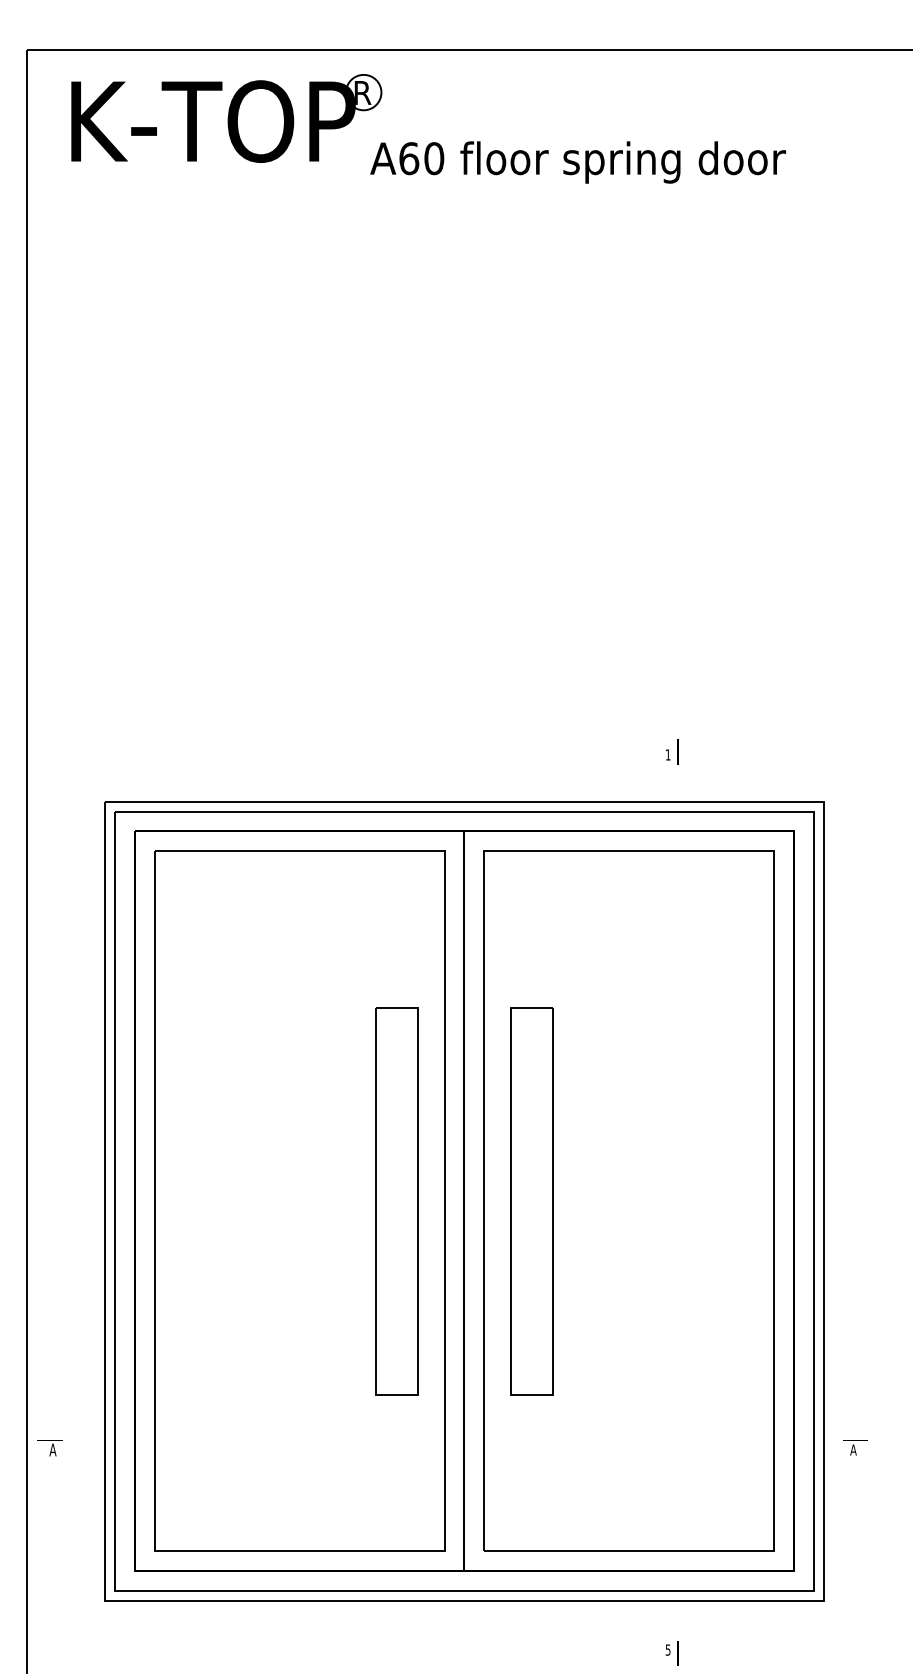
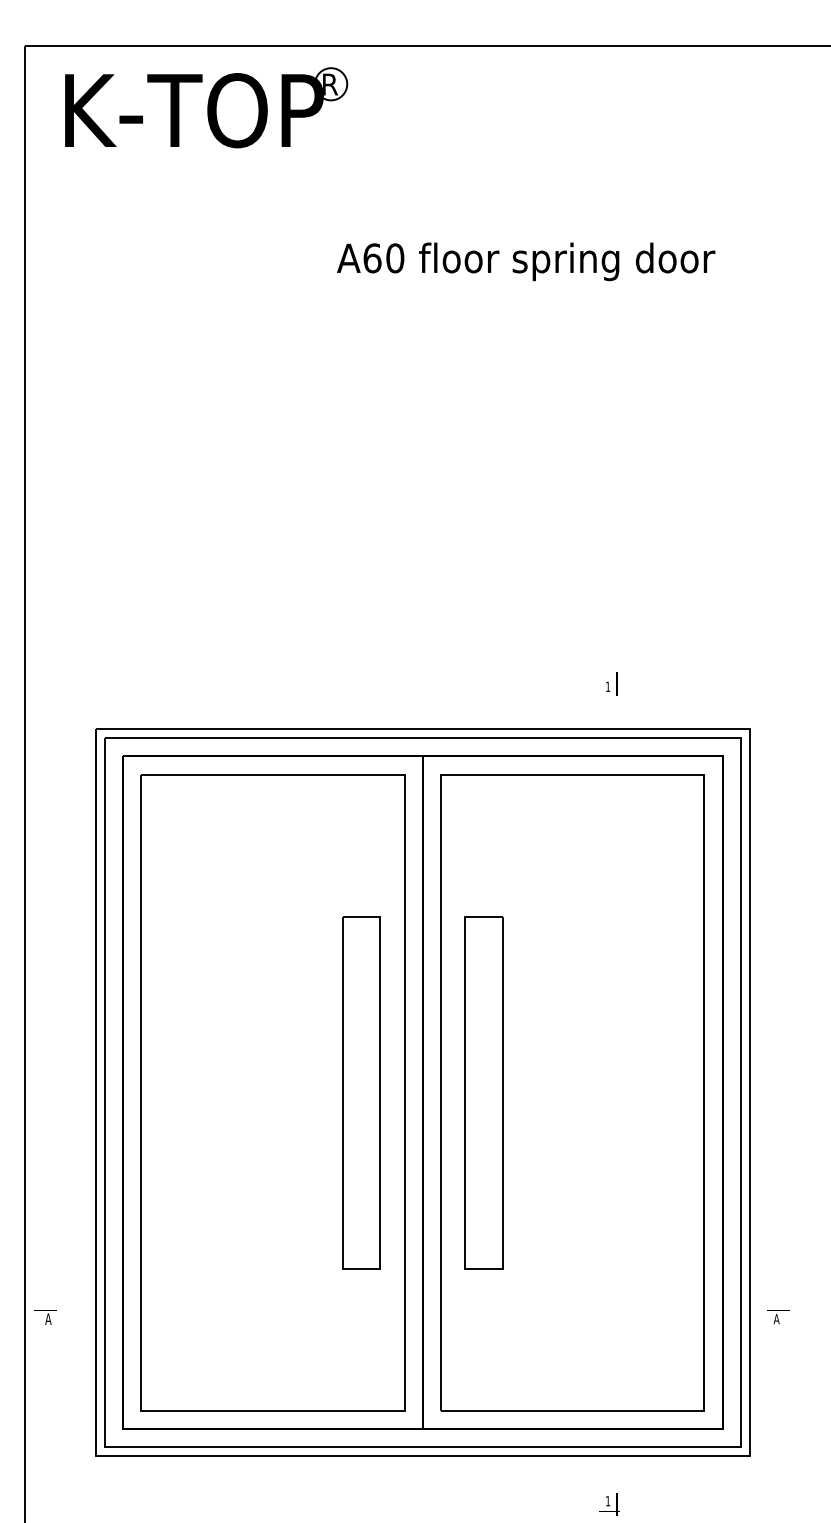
text: (578, 162) -> (526, 261), moved
text: (667, 1650) -> (607, 1501), 5 -> 1

